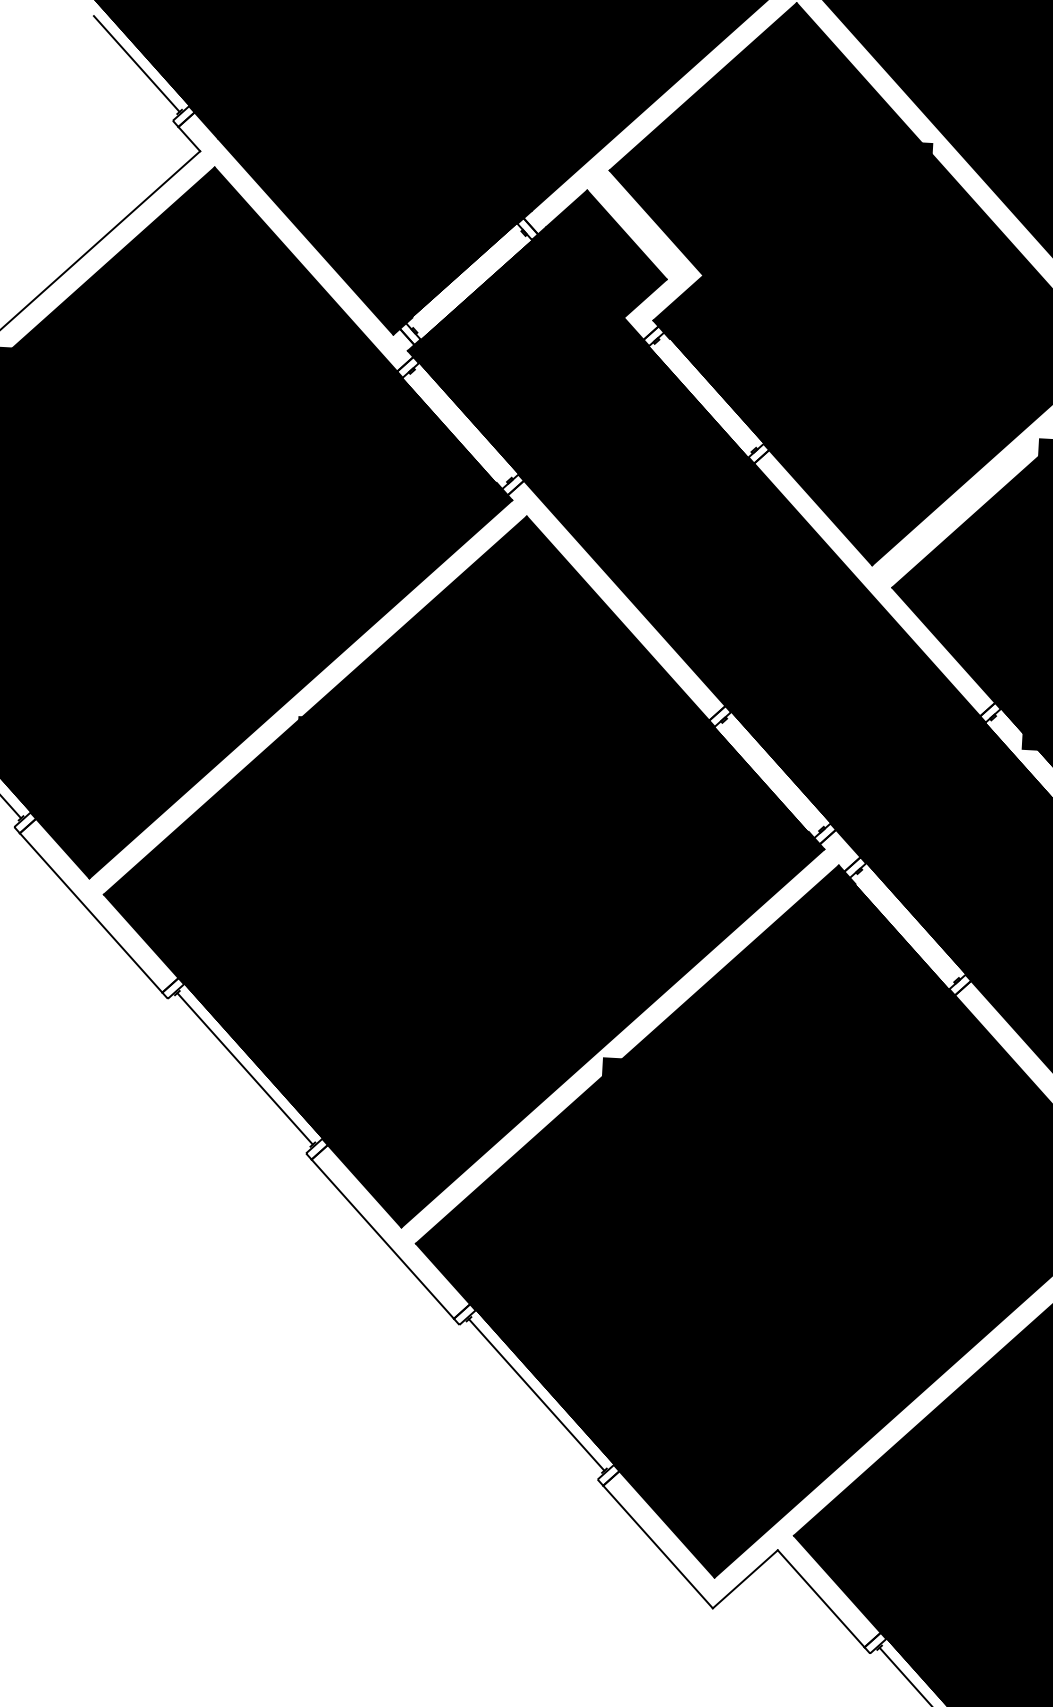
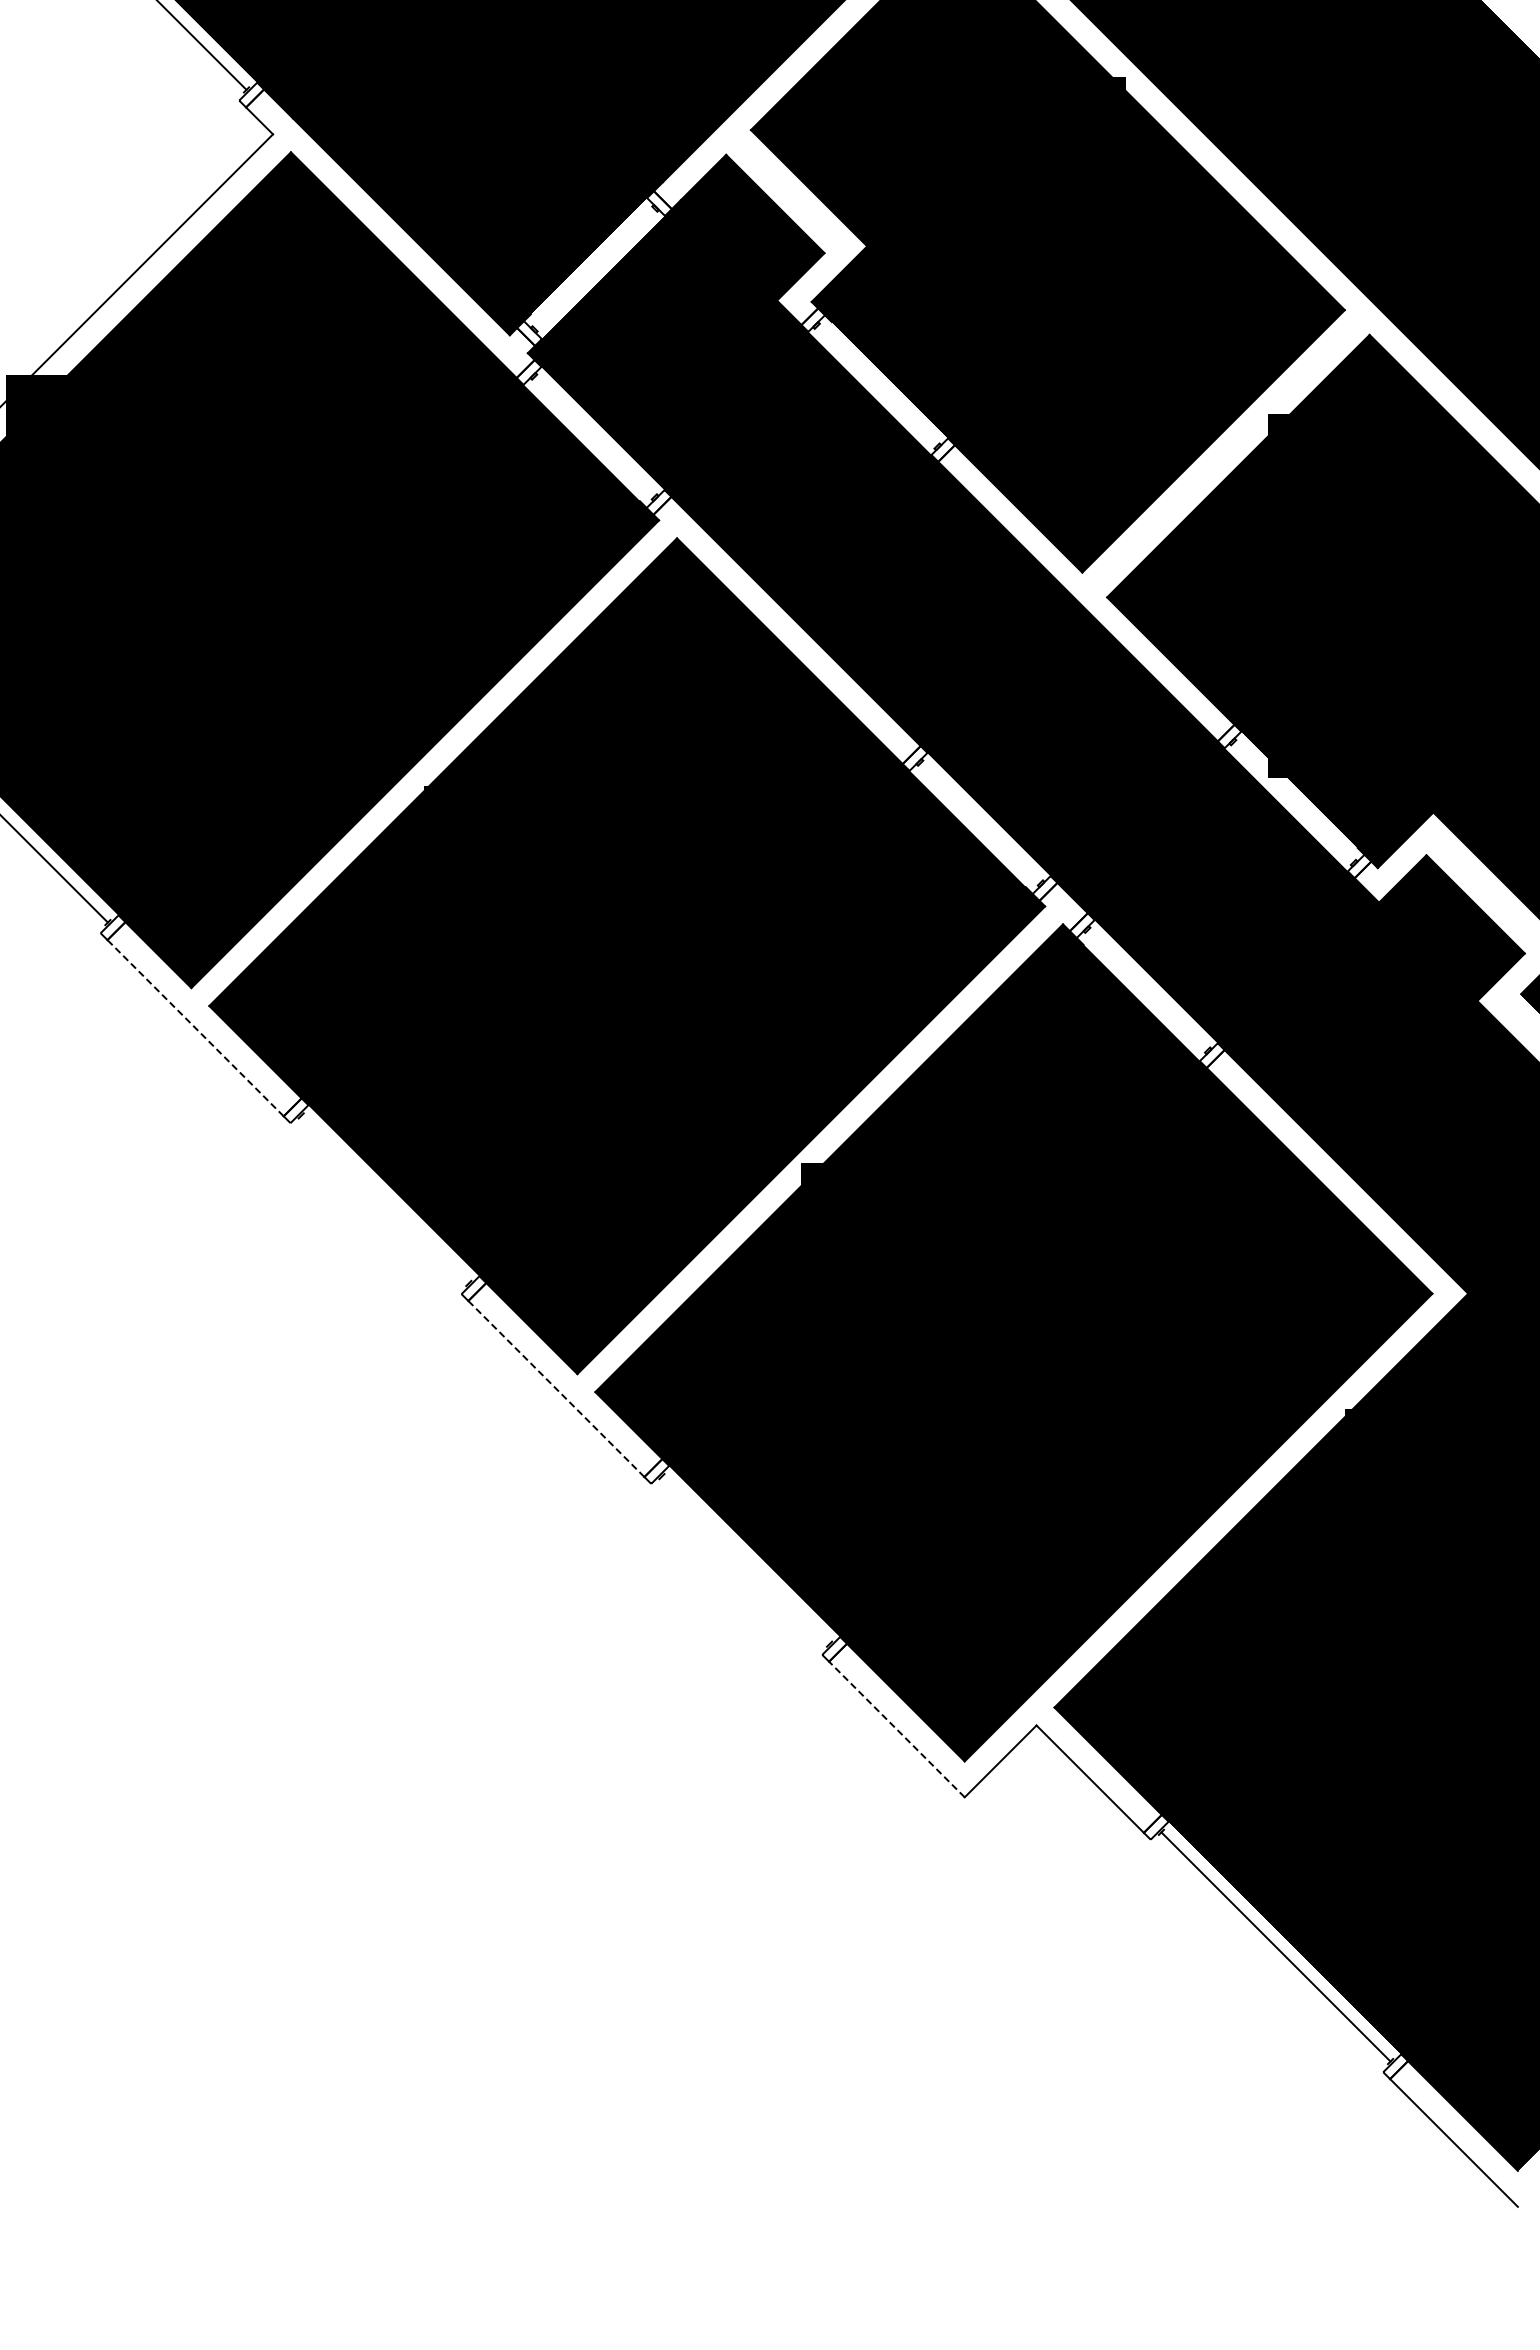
line: (91, 913) -> (195, 1028), solid -> dashed
line: (244, 1068) -> (384, 1199), removed
line: (382, 1238) -> (556, 1388), solid -> dashed
line: (536, 1395) -> (745, 1560), removed
line: (657, 1546) -> (896, 1729), solid -> dashed

